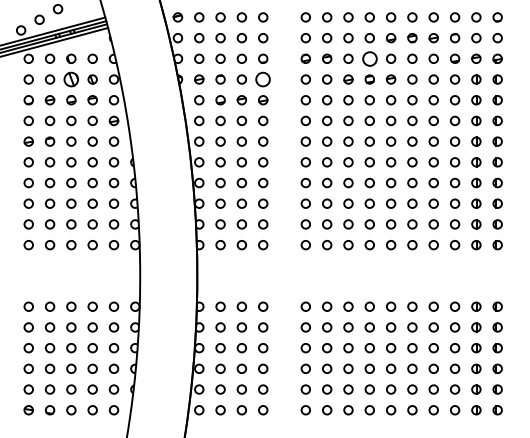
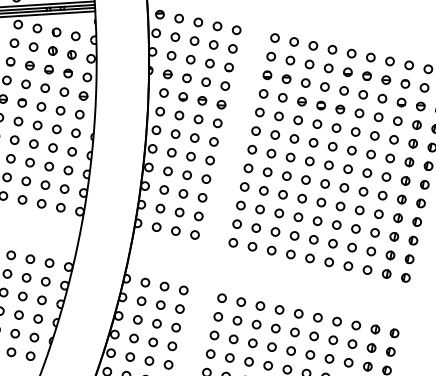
circle: (369, 58) -> (324, 86), size x0.62
part: (71, 79) -> (52, 51), size x0.62
circle: (263, 79) -> (225, 86), size x0.62

